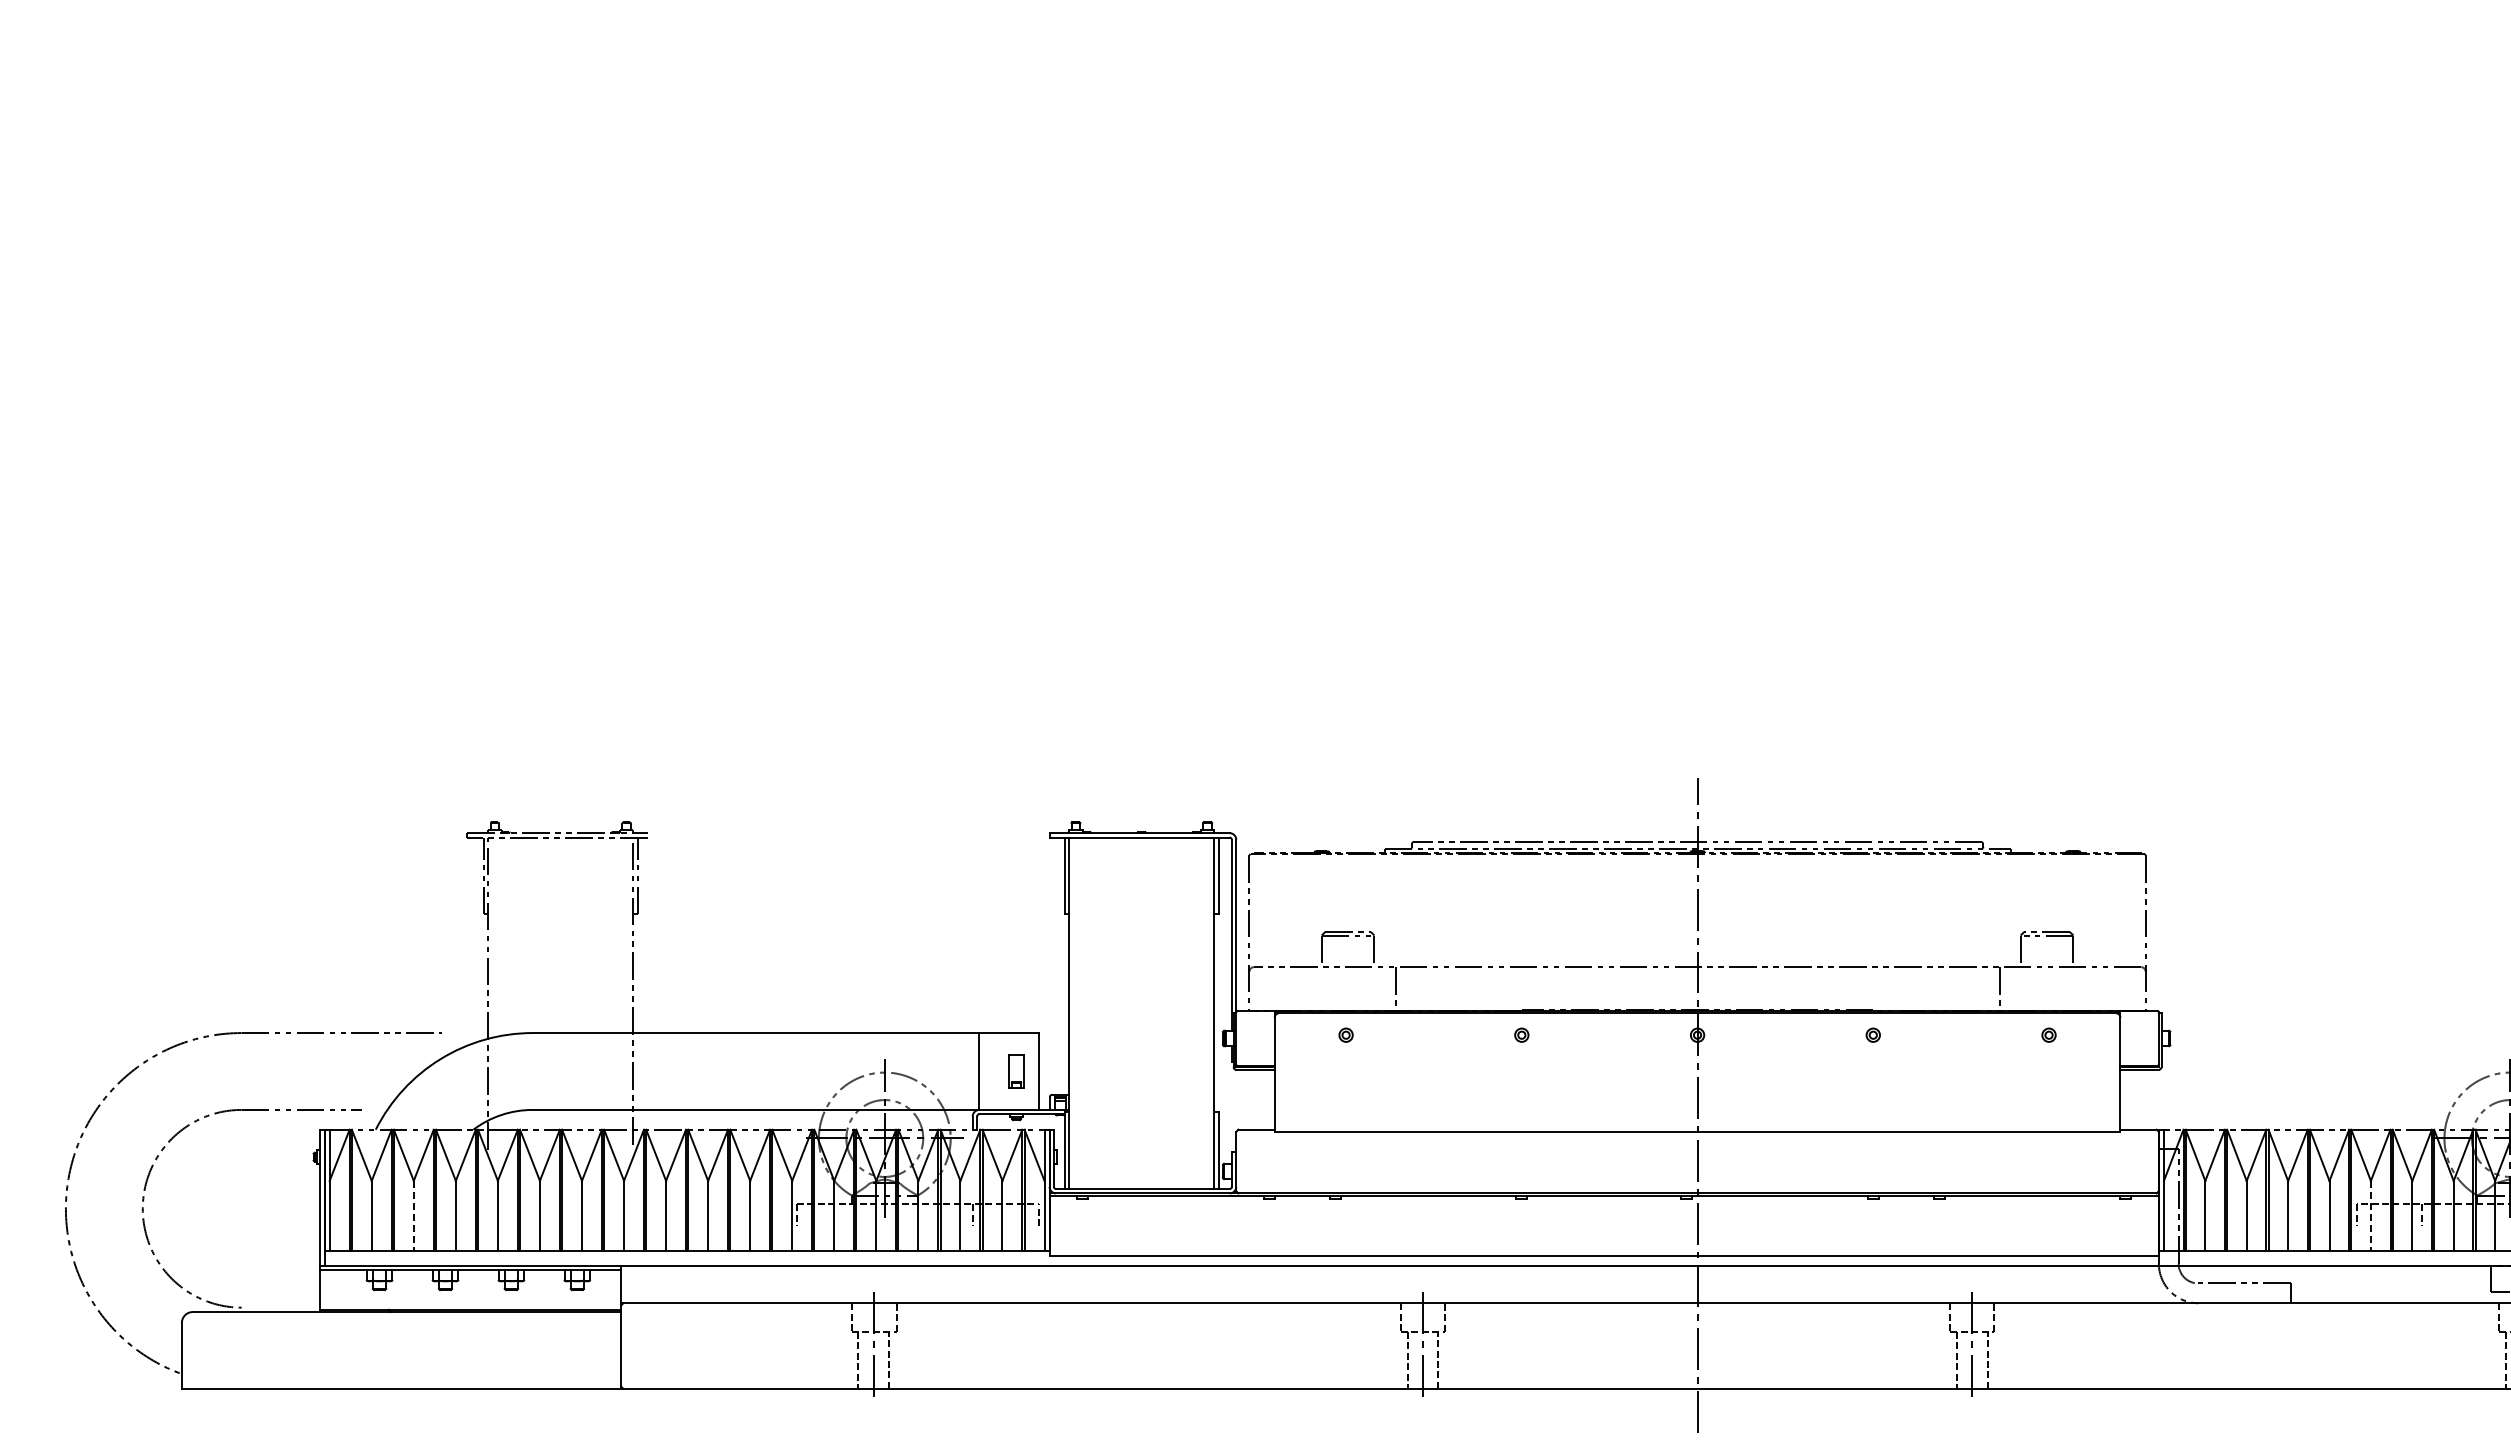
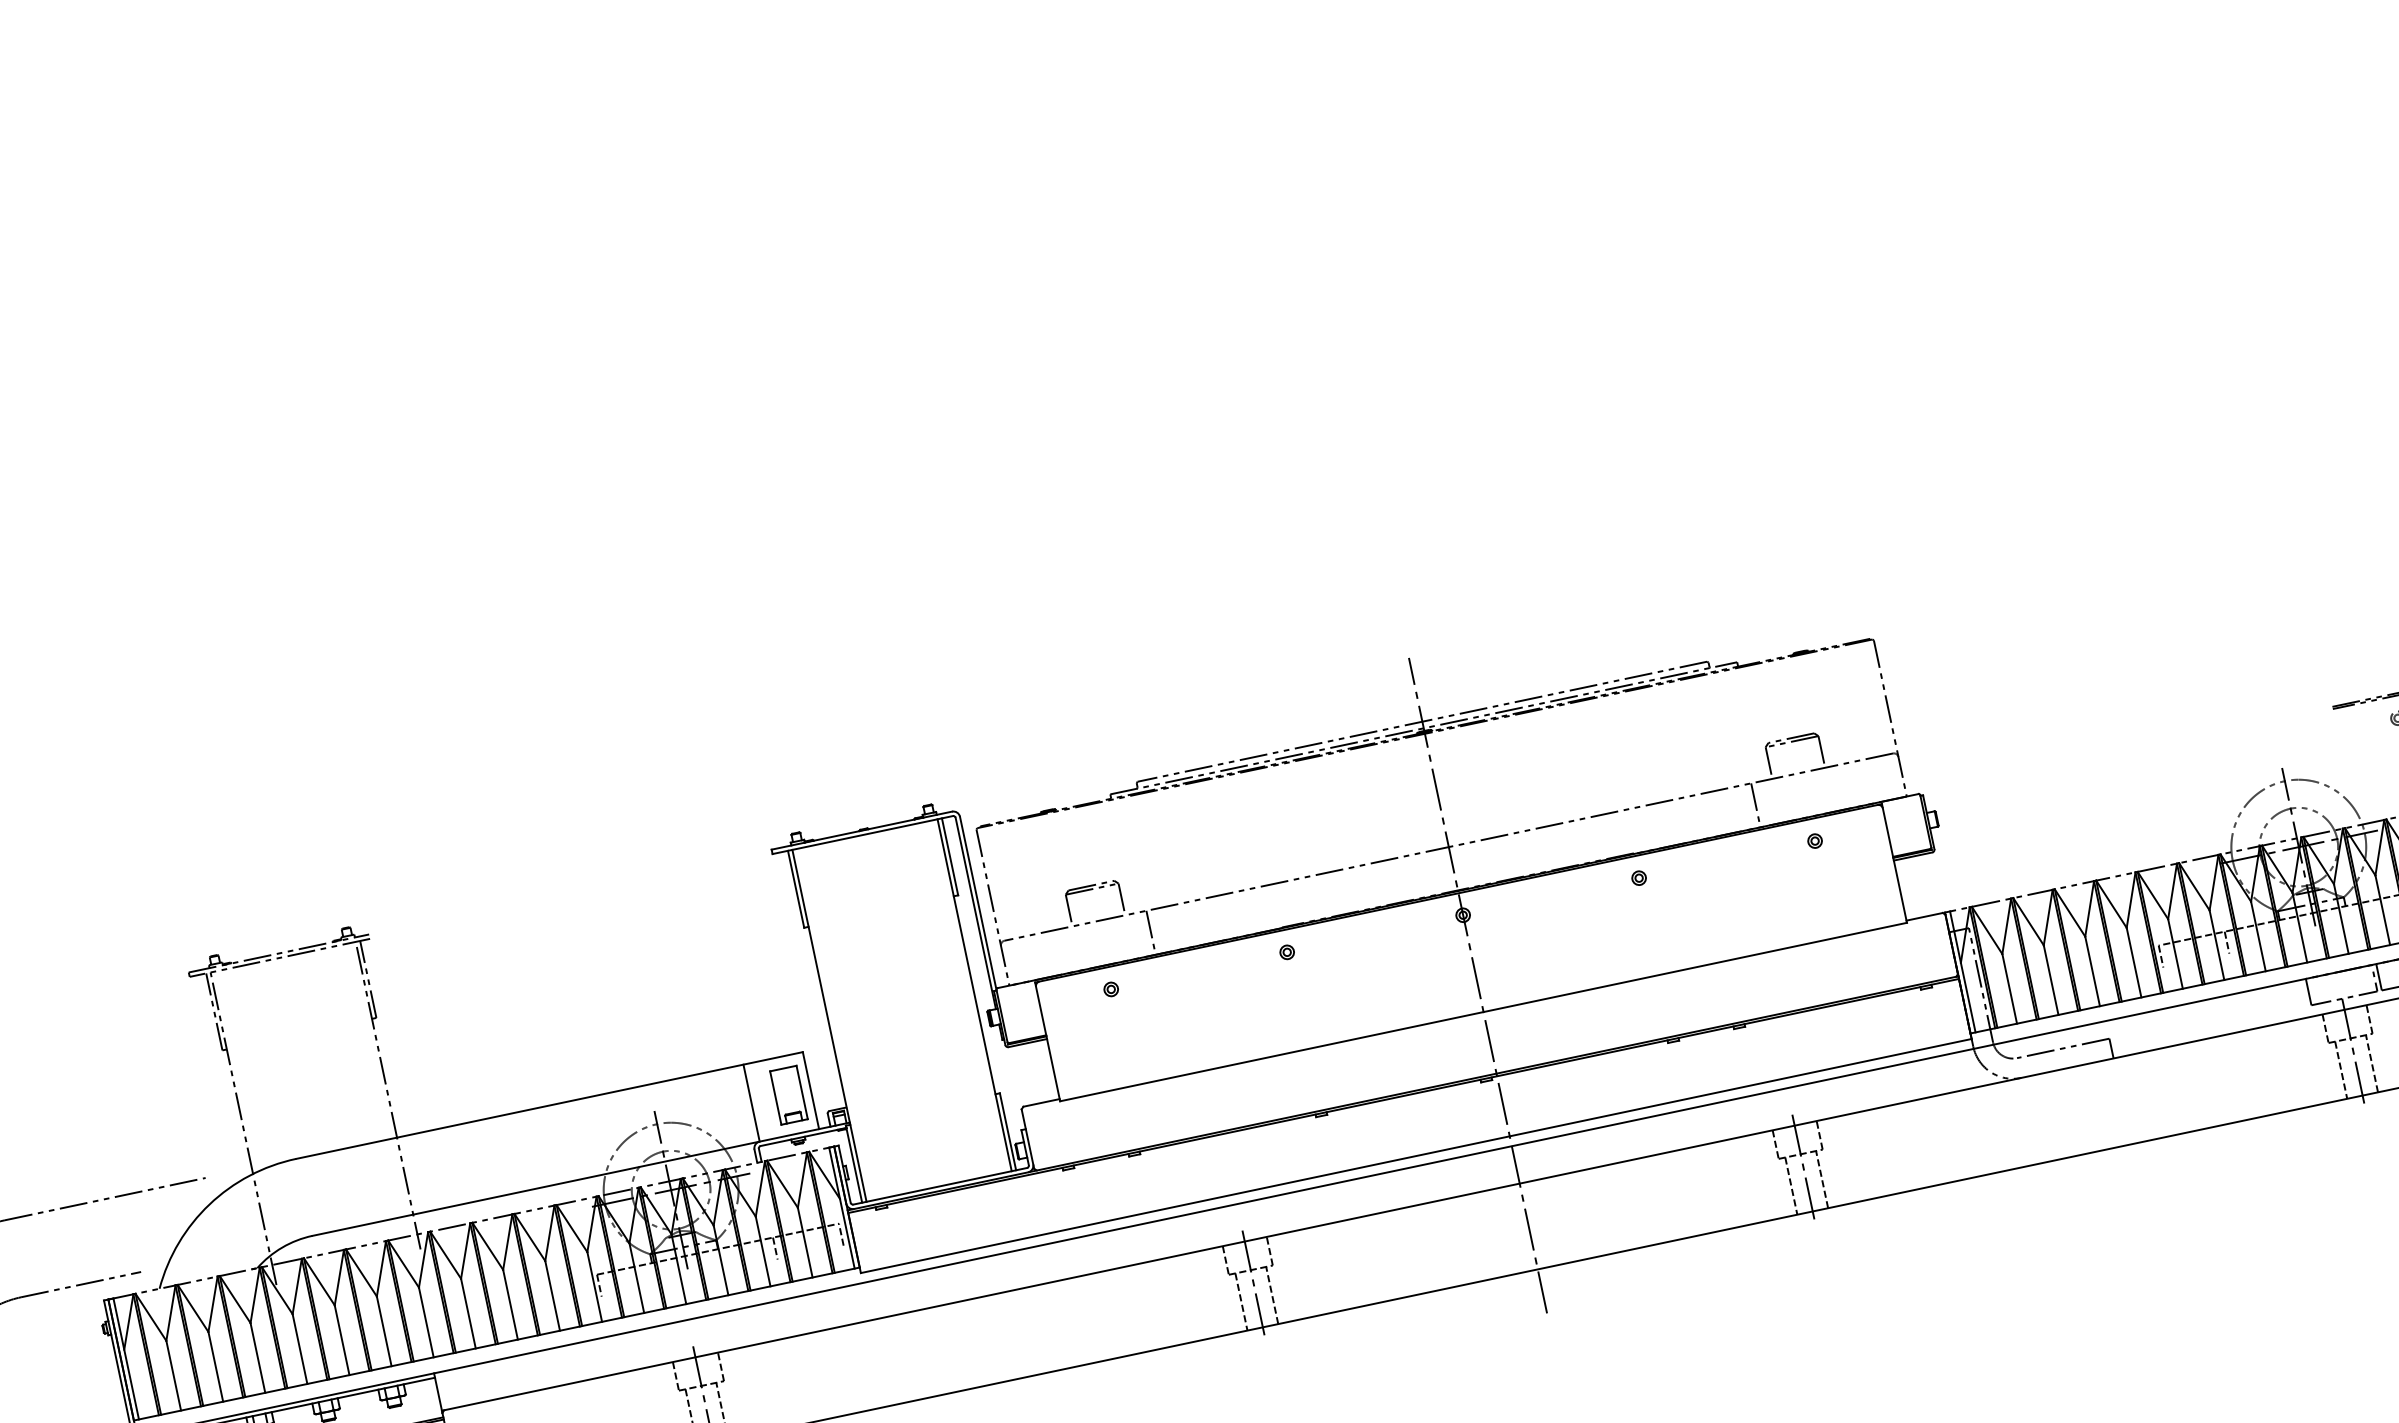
part: (1016, 1071) -> (788, 1095), size x1.67
line: (413, 1215) -> (215, 1366), dashed -> solid
line: (2370, 1215) -> (2175, 953), dashed -> solid

